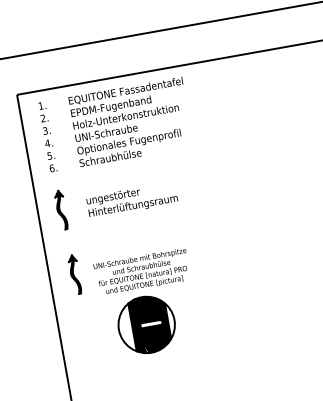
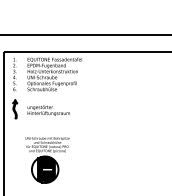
part: (75, 274) -> (16, 140), removed

